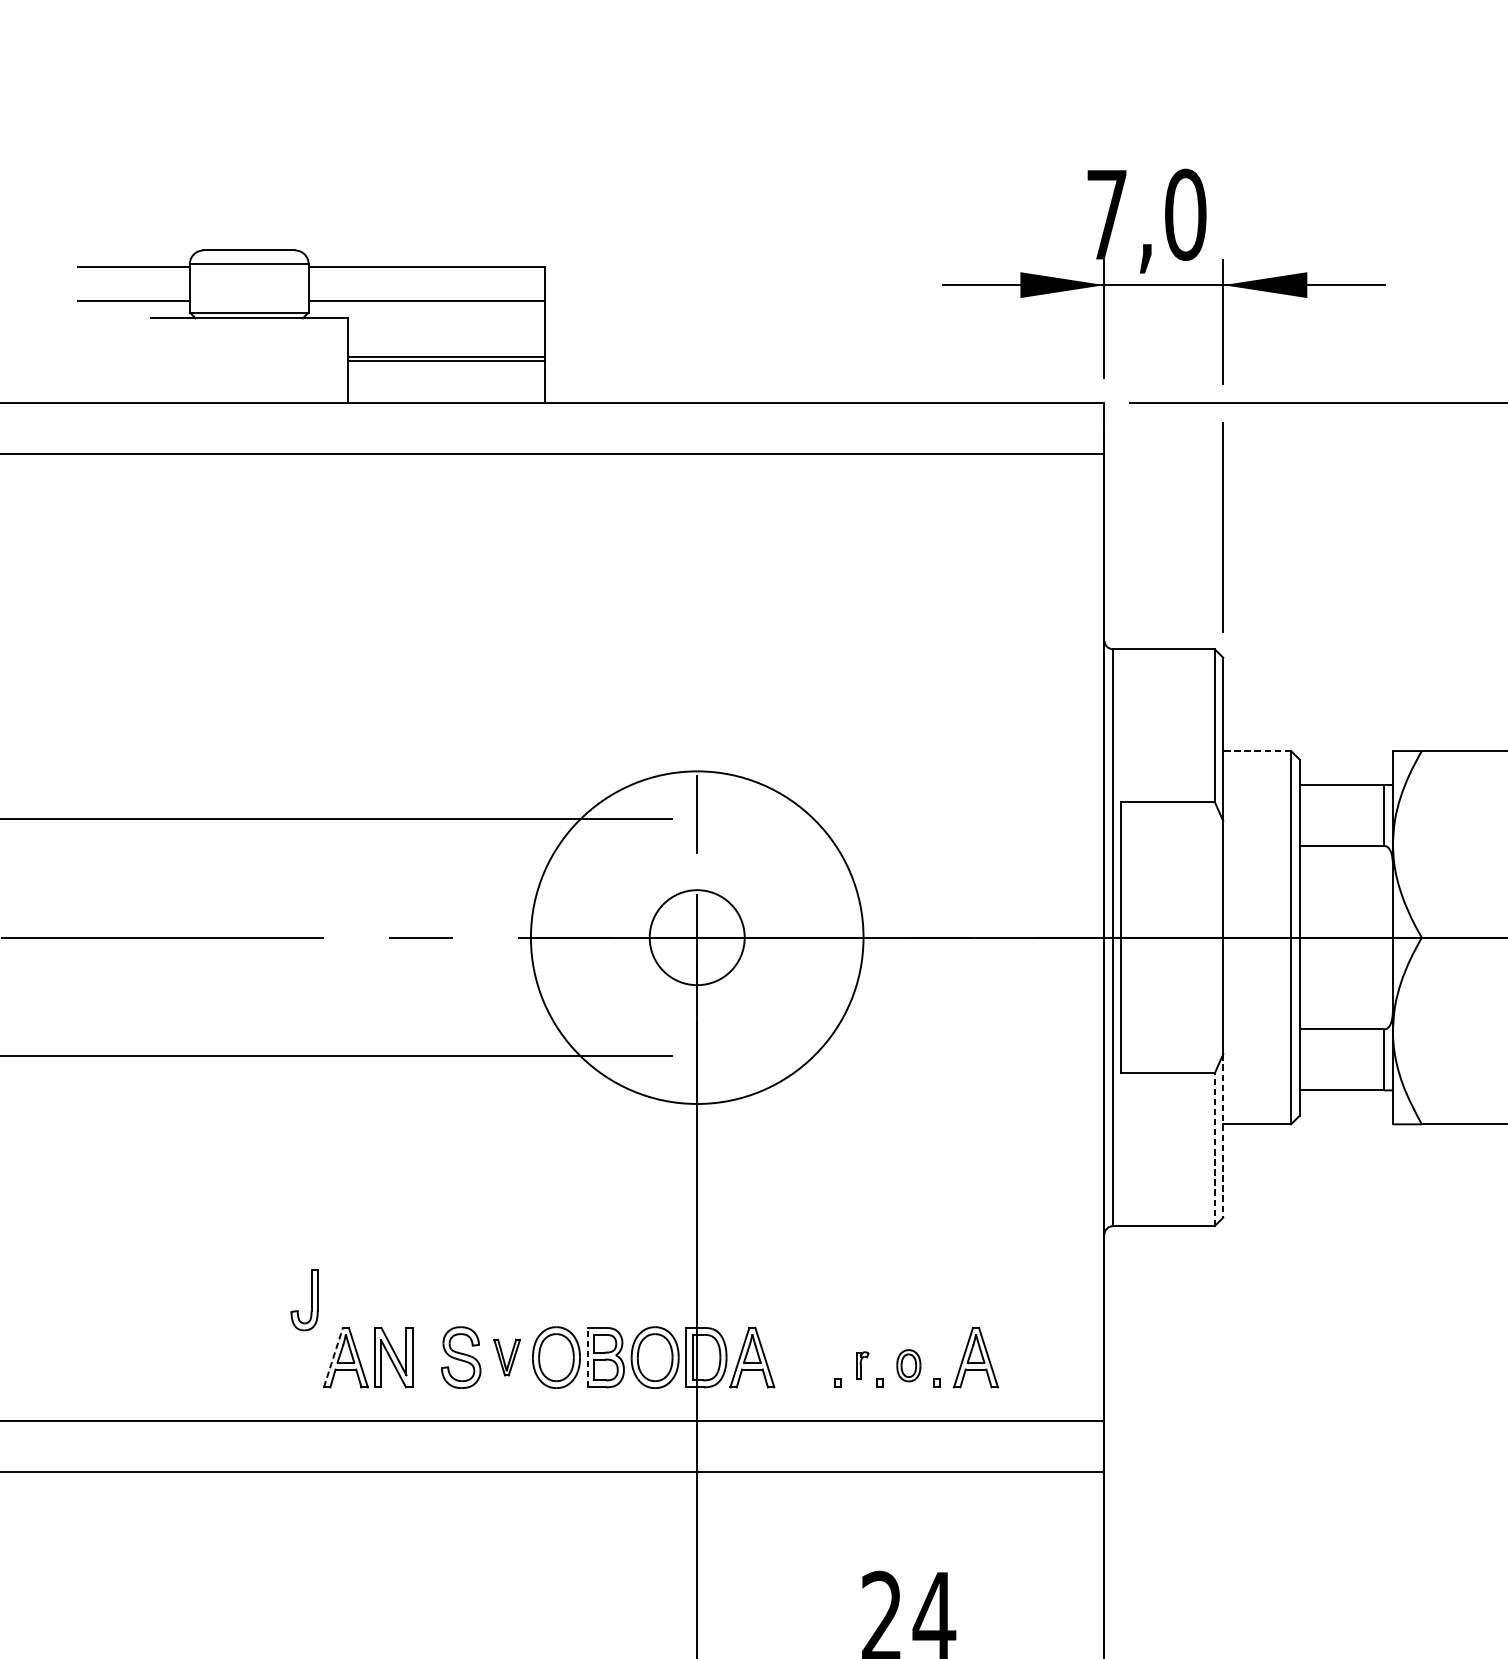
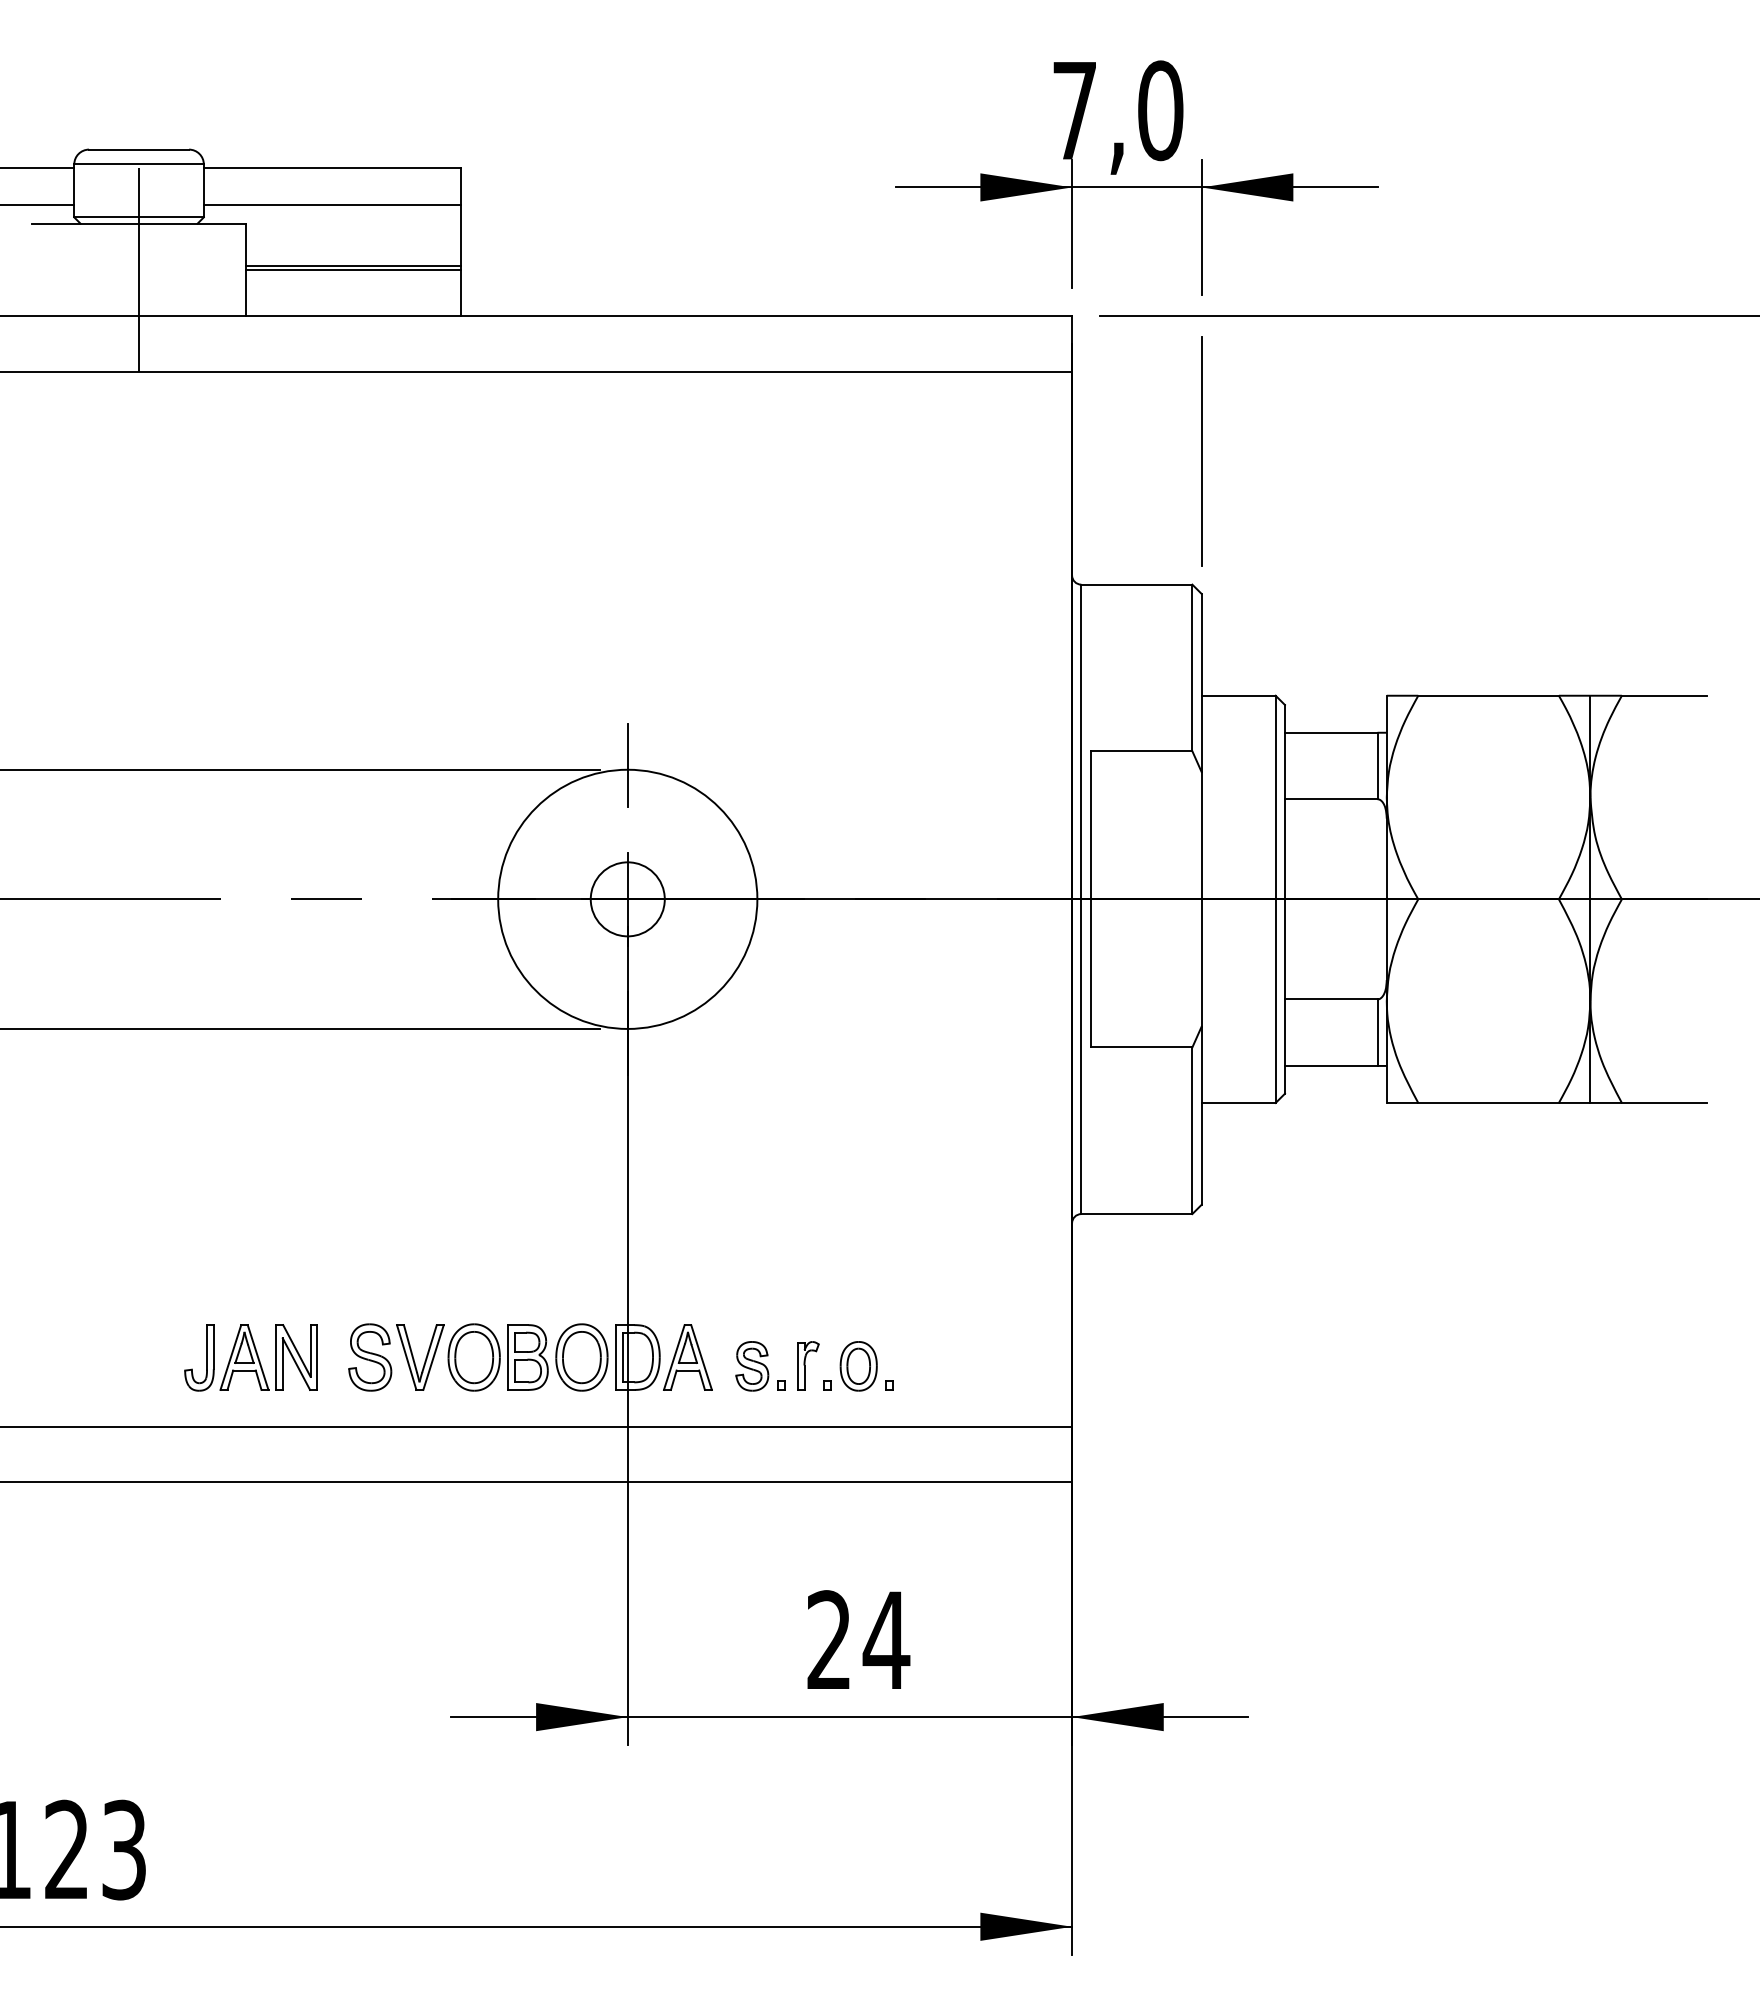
line: (249, 360) -> (139, 269), added
line: (1257, 750) -> (1238, 695), dashed -> solid
circle: (696, 936) -> (627, 898), size x0.71
circle: (696, 937) -> (627, 899), size x0.71
line: (1223, 1136) -> (1201, 1116), dashed -> solid
line: (1214, 1149) -> (1192, 1130), dashed -> solid
part: (311, 1299) -> (206, 1357), moved
line: (333, 1357) -> (231, 1357), dashed -> solid
part: (507, 1357) -> (420, 1357), size x1.67
line: (587, 1357) -> (508, 1357), dashed -> solid
part: (975, 1357) -> (931, 1357), removed
part: (862, 1364) -> (808, 1365), size x1.67
part: (811, 1365) -> (752, 1366), added
part: (908, 1365) -> (858, 1366), size x1.43

